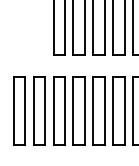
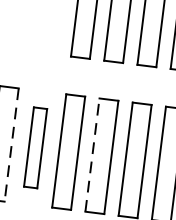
part: (39, 110) -> (36, 146), size x0.7
line: (25, 111) -> (12, 145), solid -> dashed
line: (73, 111) -> (92, 155), solid -> dashed

